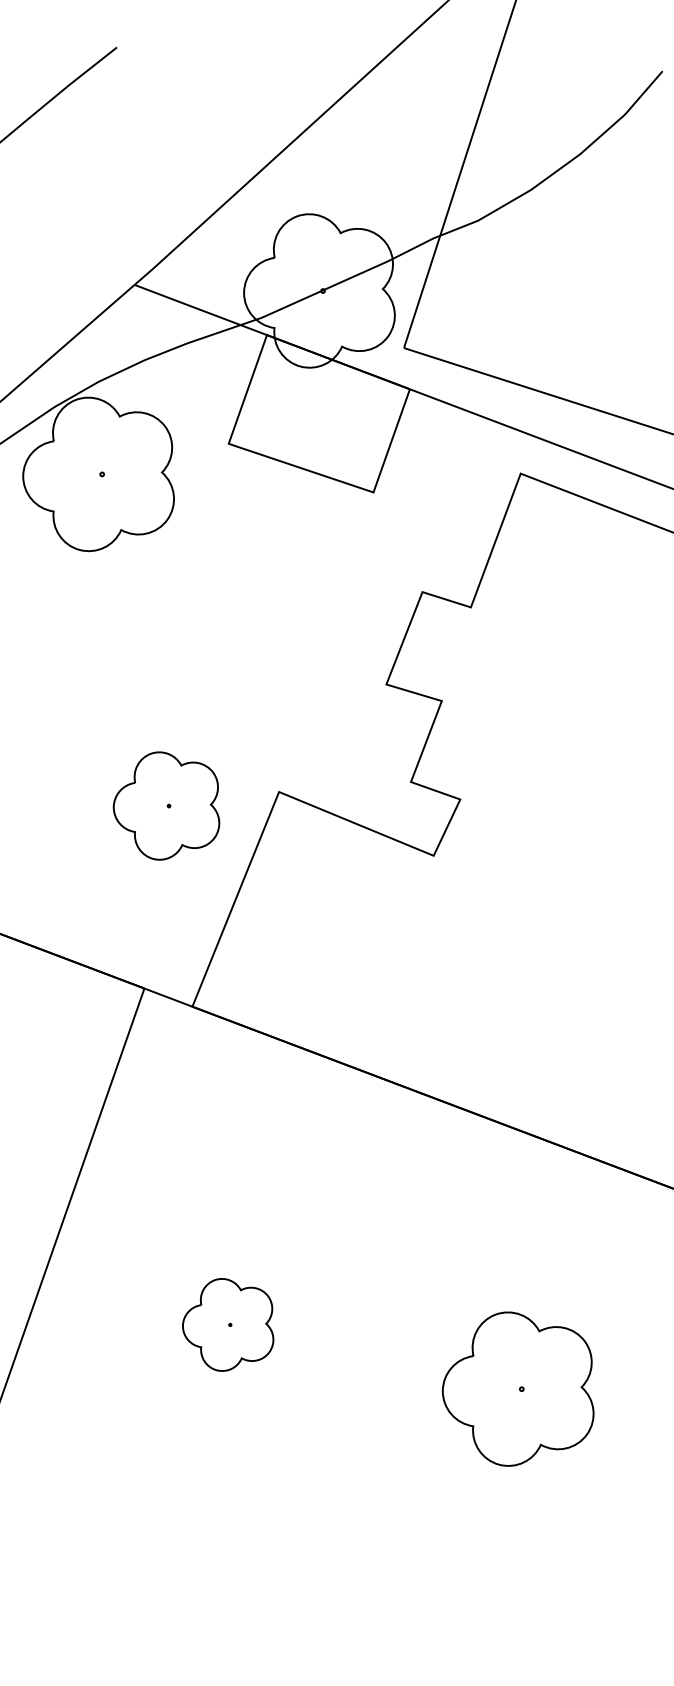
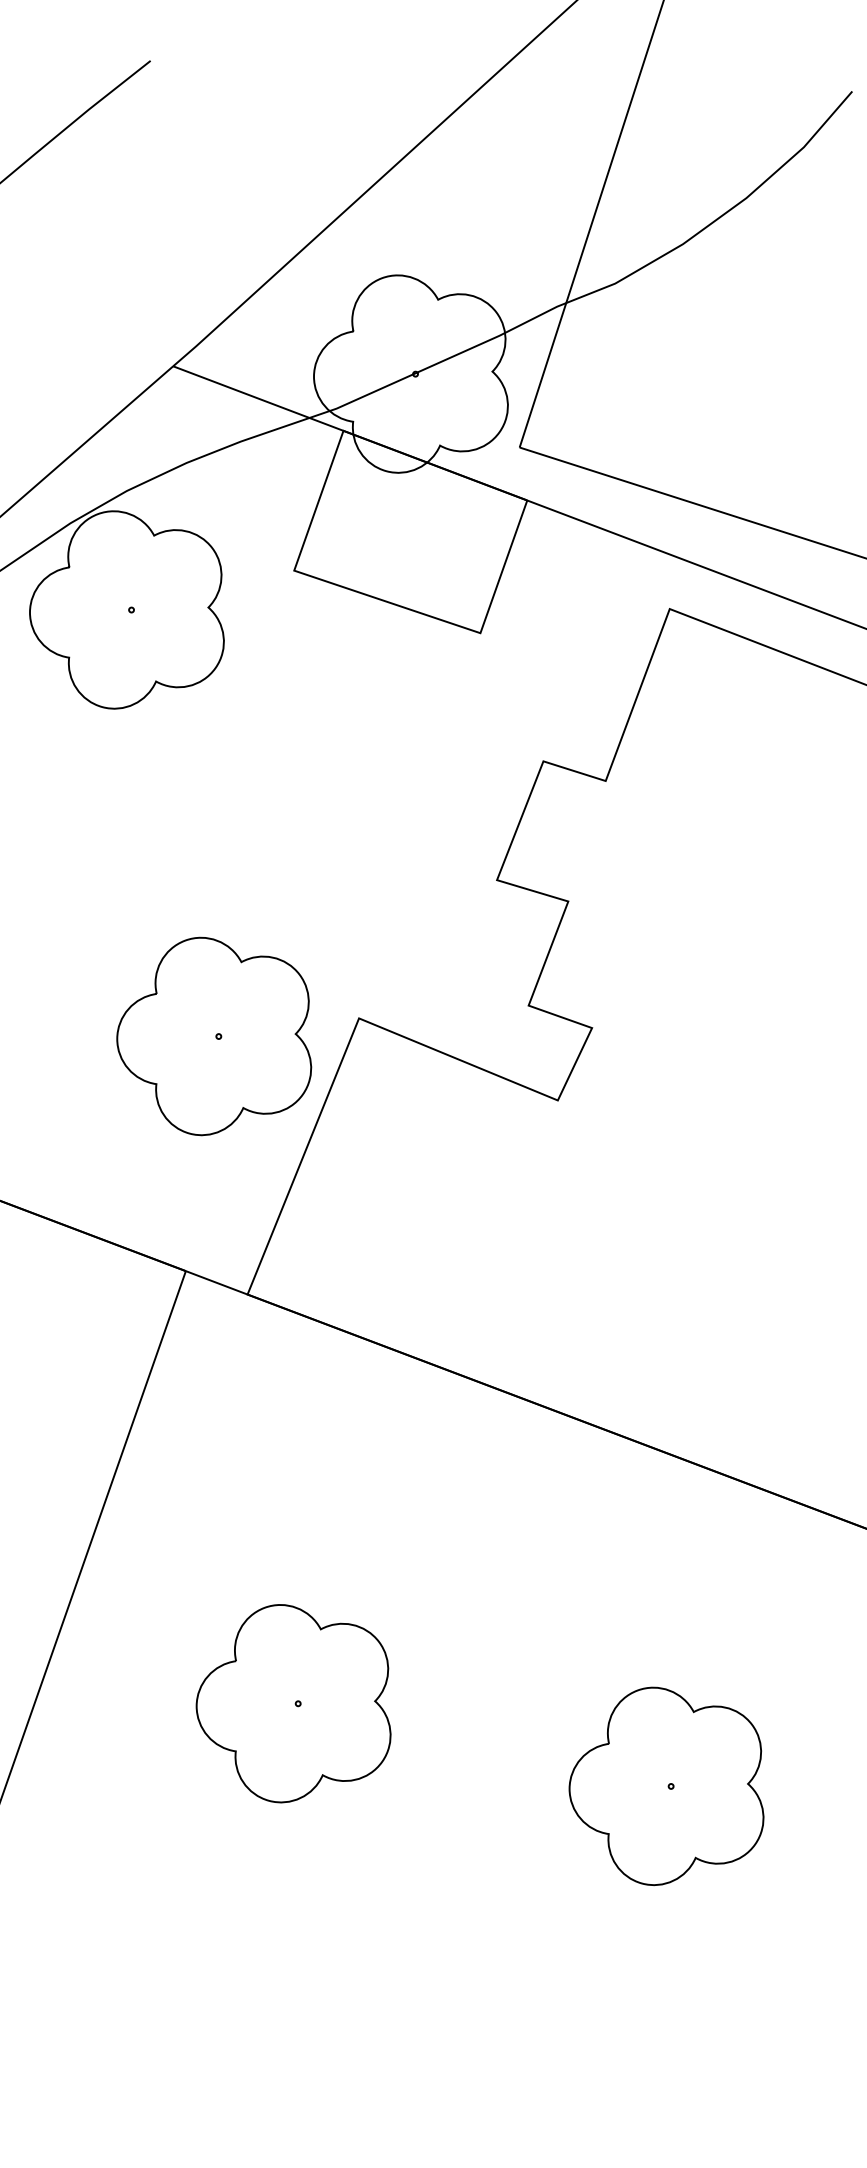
part: (166, 806) -> (214, 1036), size x1.43
part: (228, 1324) -> (293, 1703), size x1.67

